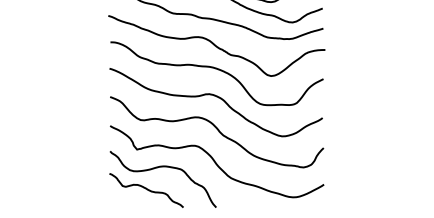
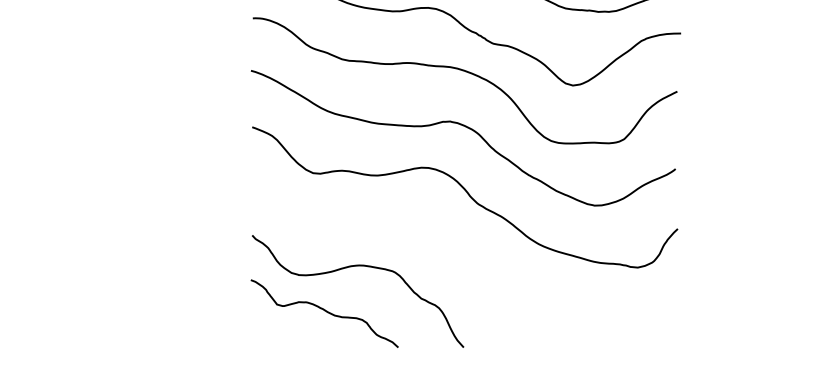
curve: (216, 162) -> (464, 257), removed

